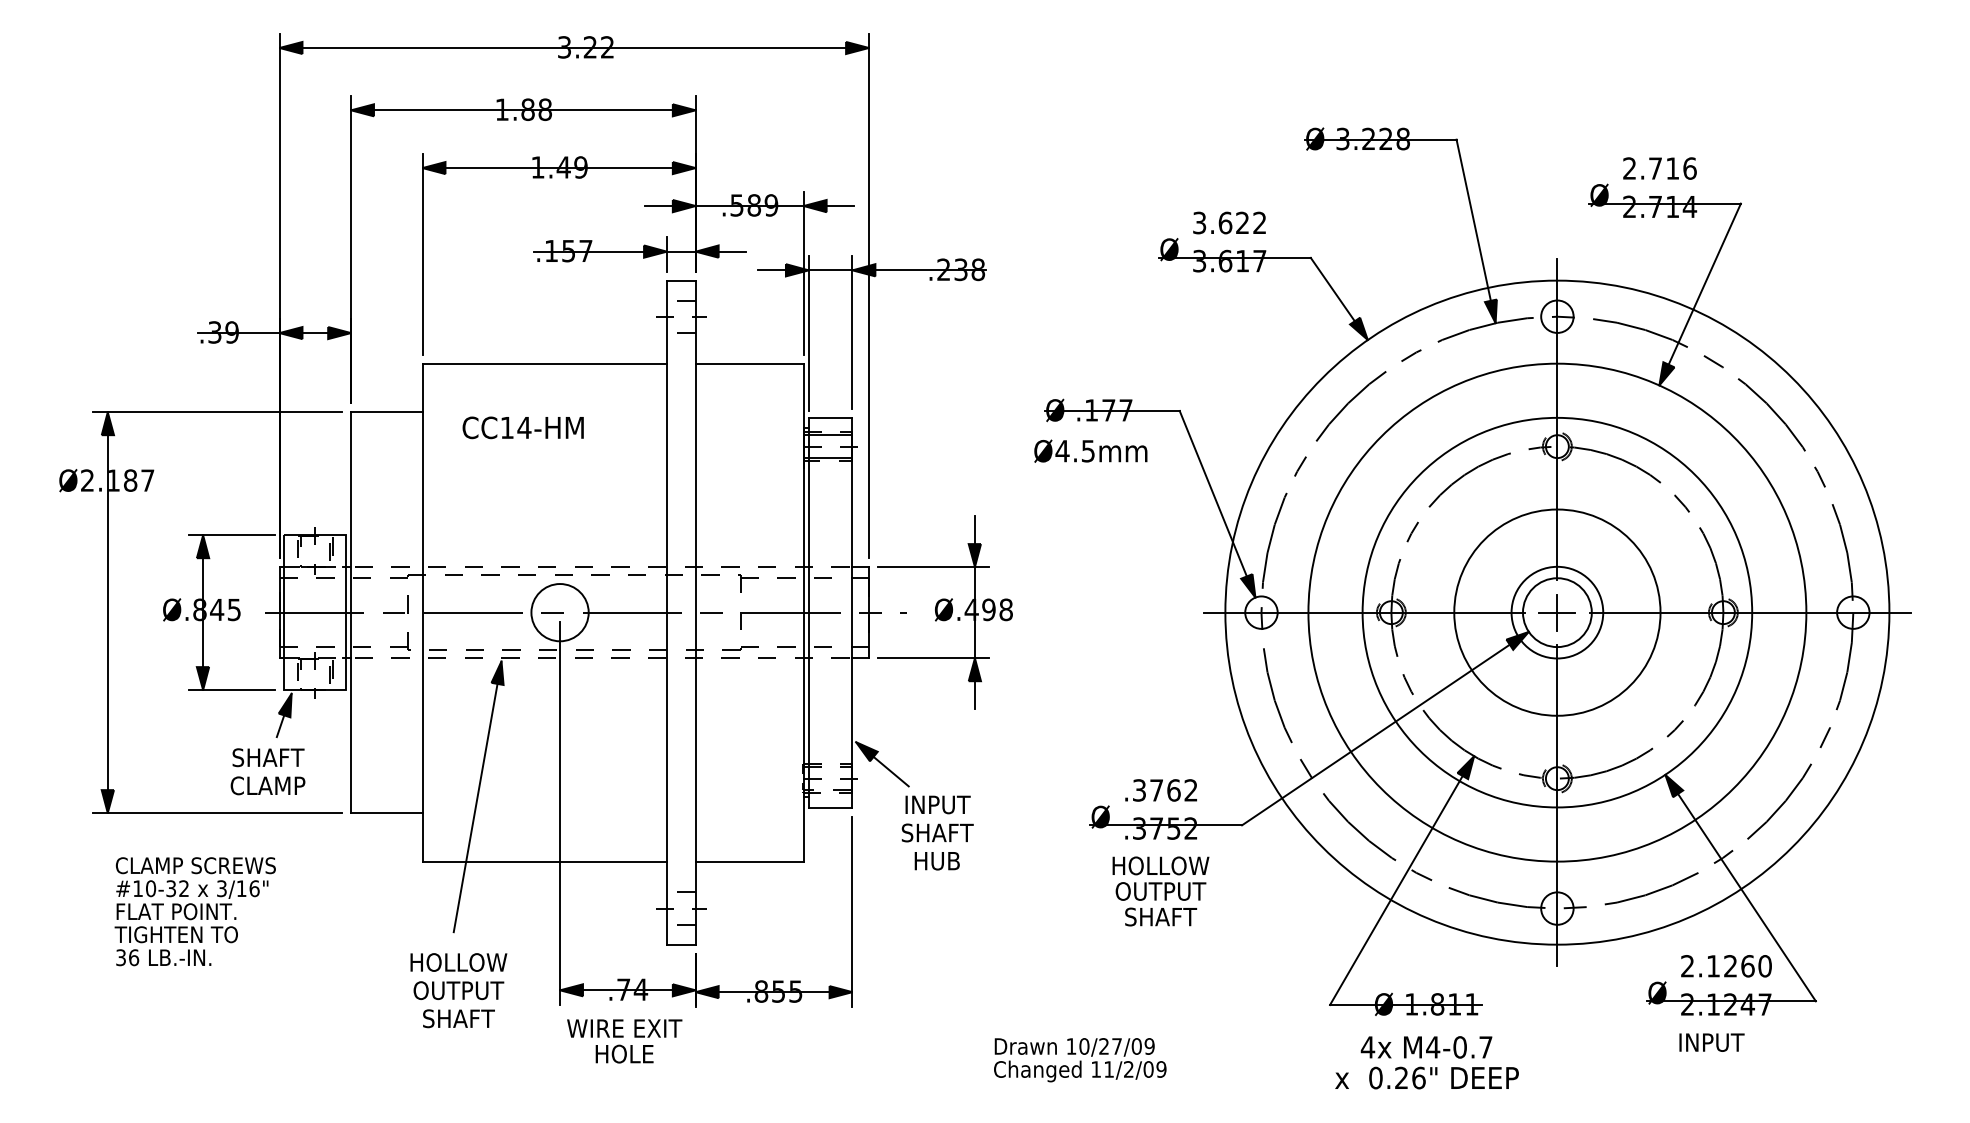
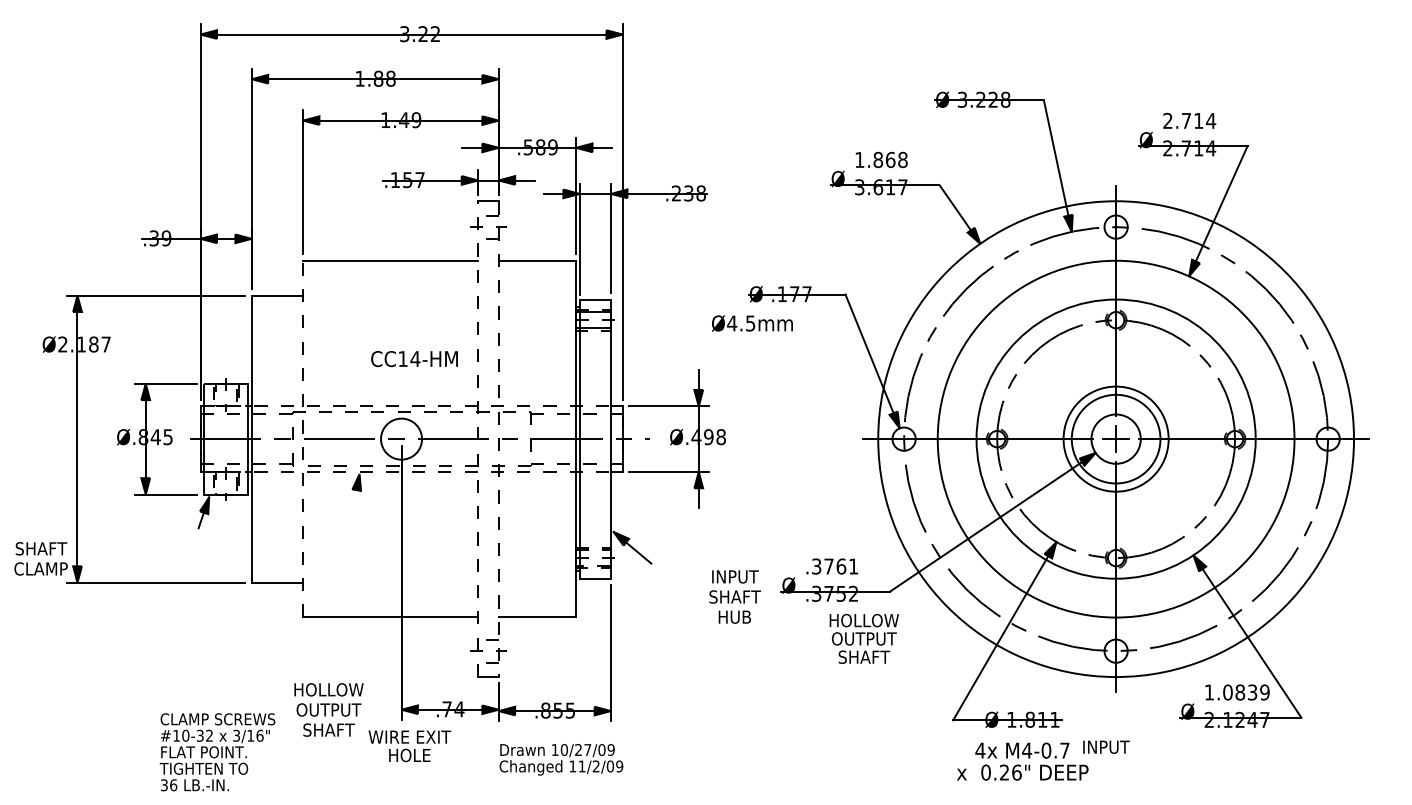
text: (1689, 168) -> (1210, 120), 2.716 -> 2.714
text: (1229, 222) -> (881, 159), 3.622 -> 1.868
text: (522, 427) -> (414, 358), moved
text: (1090, 450) -> (752, 322), moved
line: (422, 612) -> (302, 439), solid -> dashed
line: (666, 612) -> (477, 439), solid -> dashed
line: (695, 612) -> (498, 439), solid -> dashed
circle: (1557, 612) -> (1116, 439), size x0.6
circle: (1557, 612) -> (1116, 439), size x1.6
text: (267, 771) -> (40, 558), moved
text: (1190, 790) -> (853, 566), .3762 -> .3761
line: (477, 796) -> (342, 570), removed
text: (937, 832) -> (735, 596), moved
text: (1160, 891) -> (863, 638), moved
text: (194, 911) -> (216, 752), moved
text: (1726, 966) -> (1237, 692), 2.1260 -> 1.0839
text: (624, 1041) -> (409, 746), moved
text: (1711, 1042) -> (1106, 747), moved
text: (1080, 1060) -> (561, 760), moved

